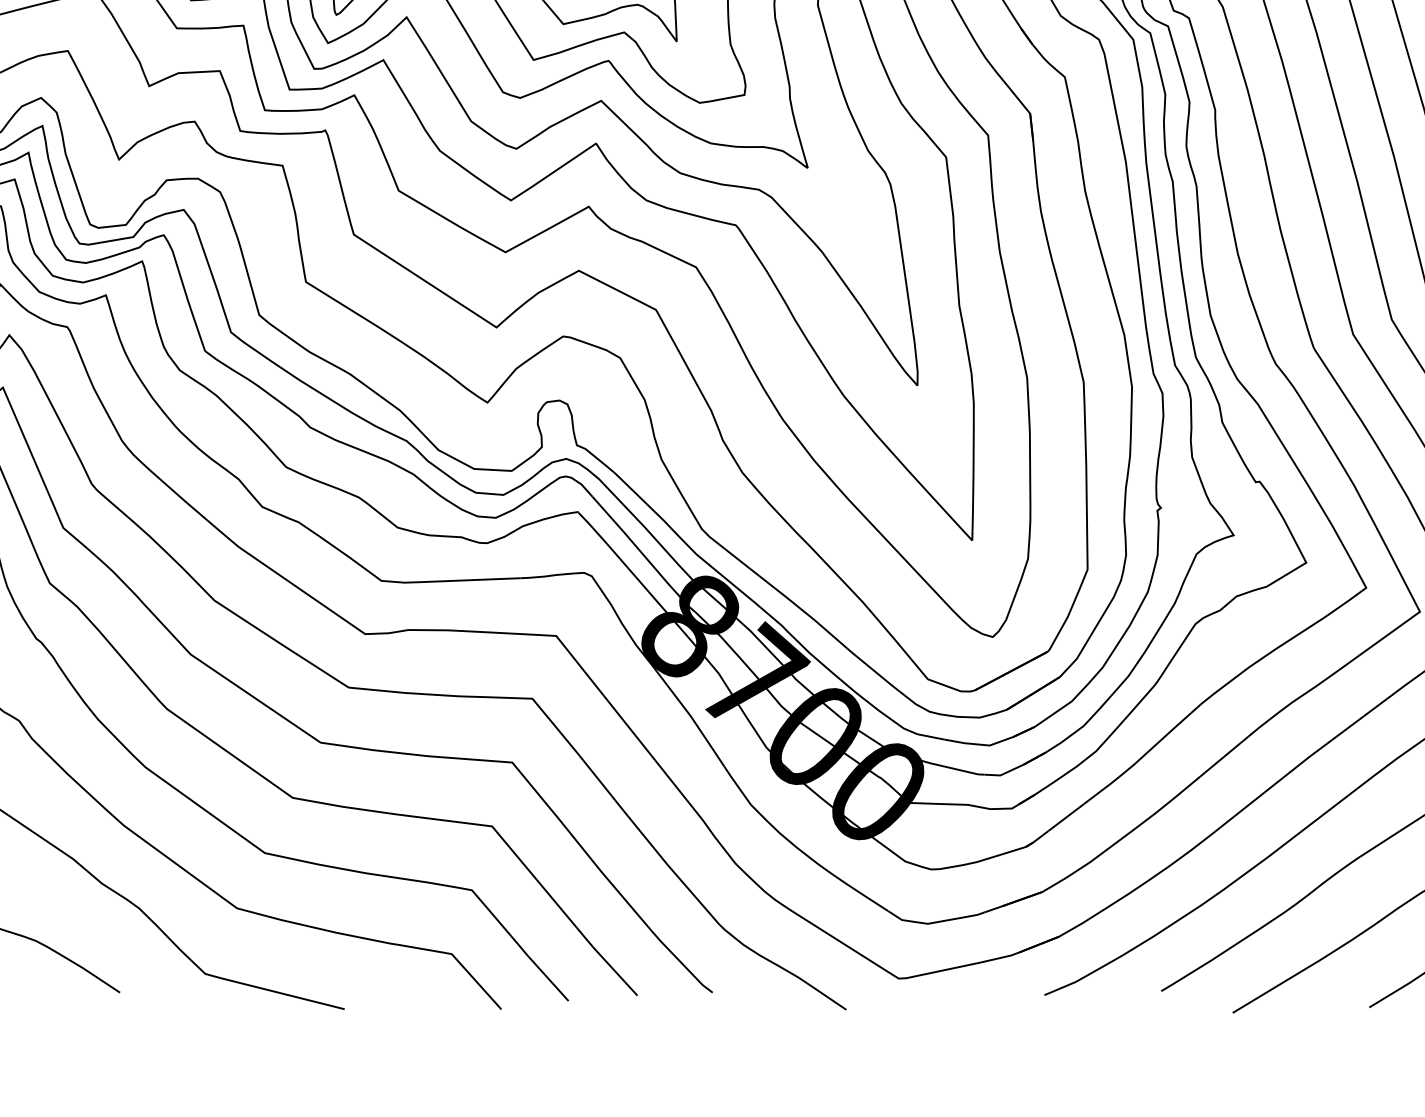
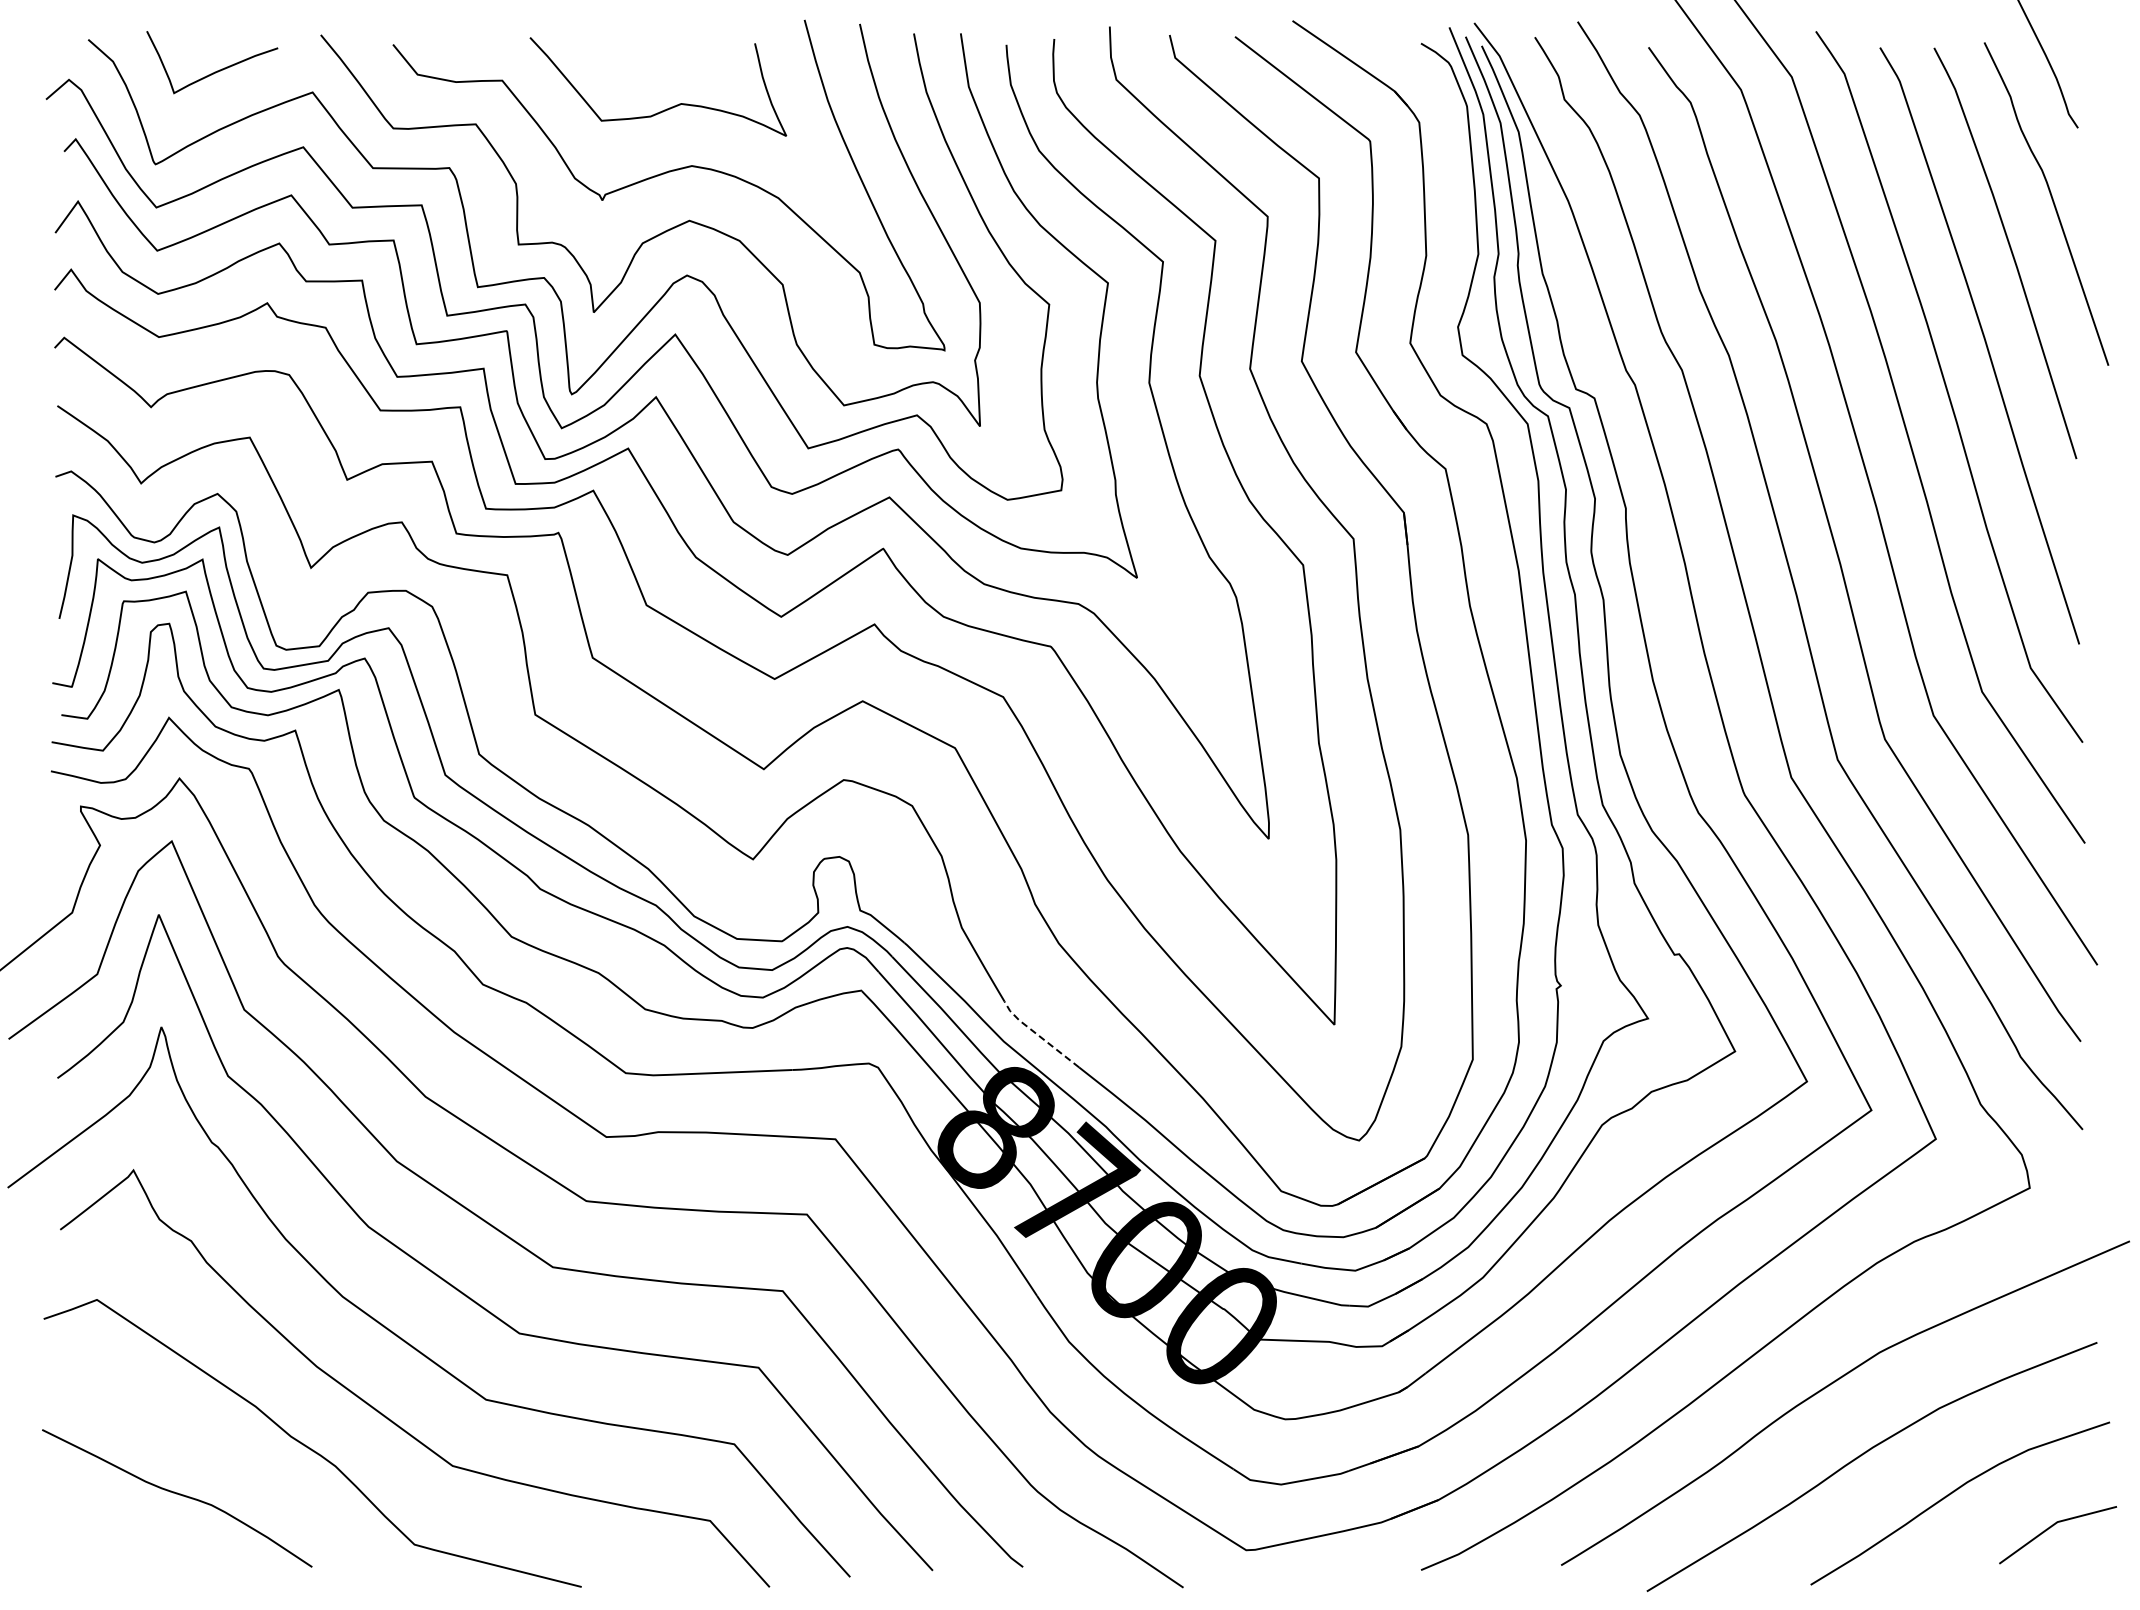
line: (725, 549) -> (1038, 1035), solid -> dashed

